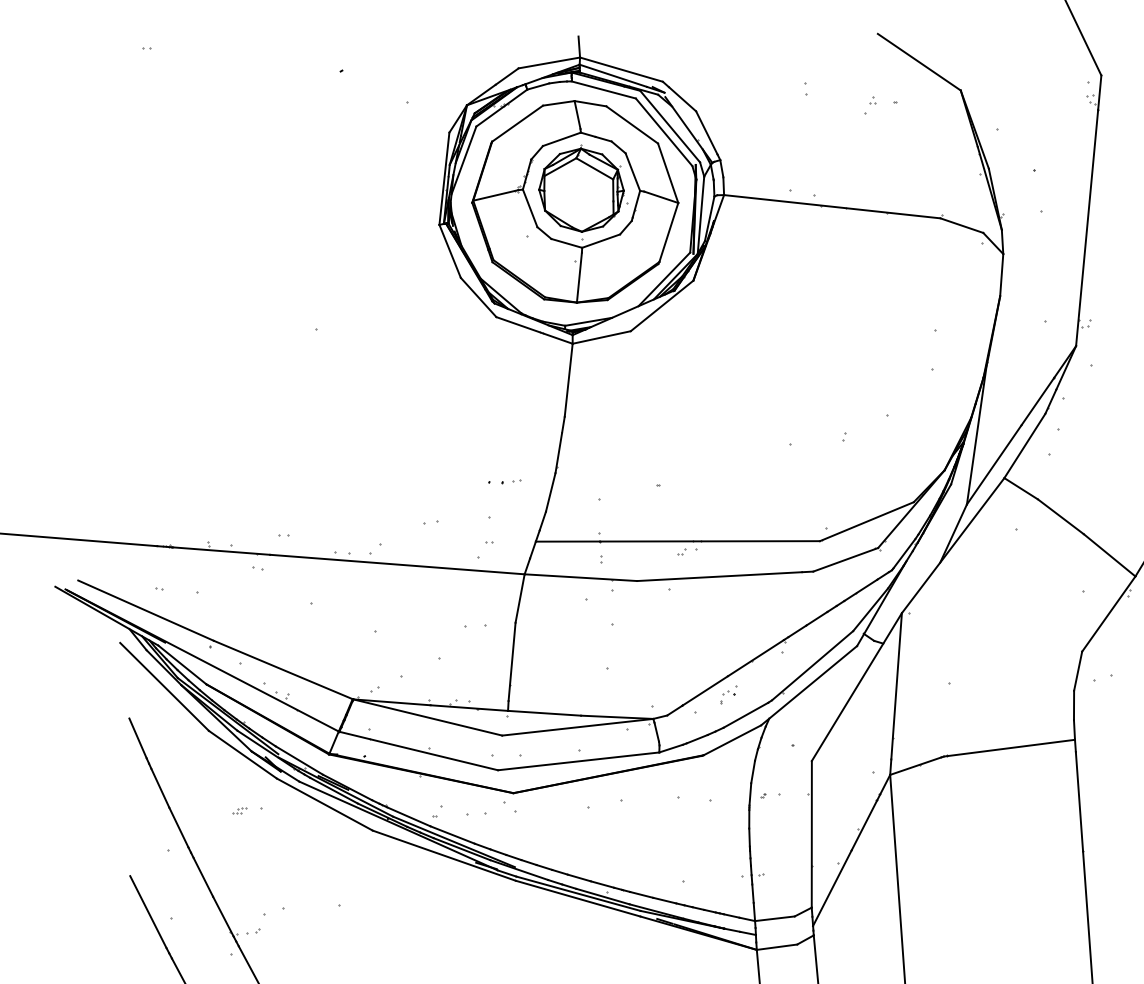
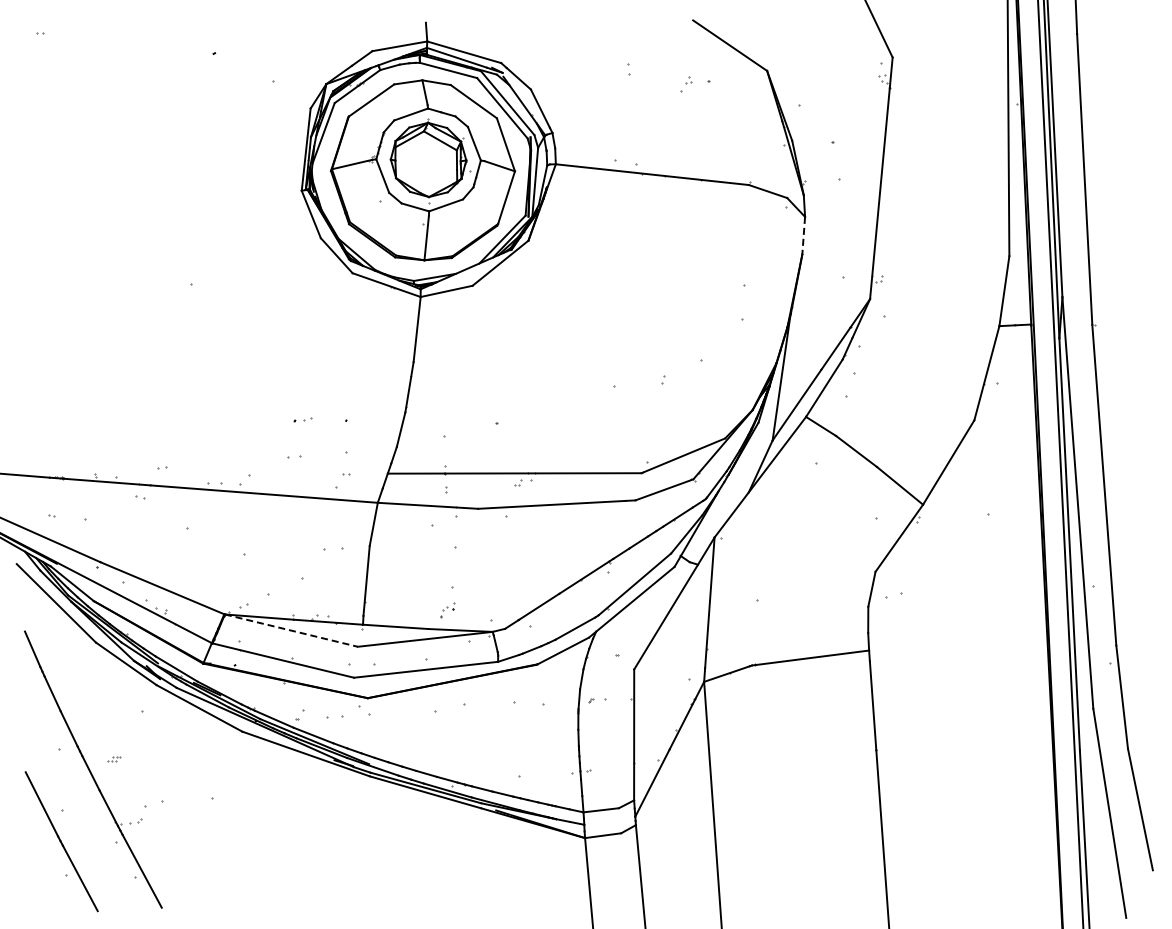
line: (1001, 274) -> (803, 235), solid -> dashed
part: (510, 480) -> (302, 419), moved
part: (728, 694) -> (447, 610), moved
line: (427, 717) -> (291, 630), solid -> dashed
part: (239, 811) -> (114, 759), moved

